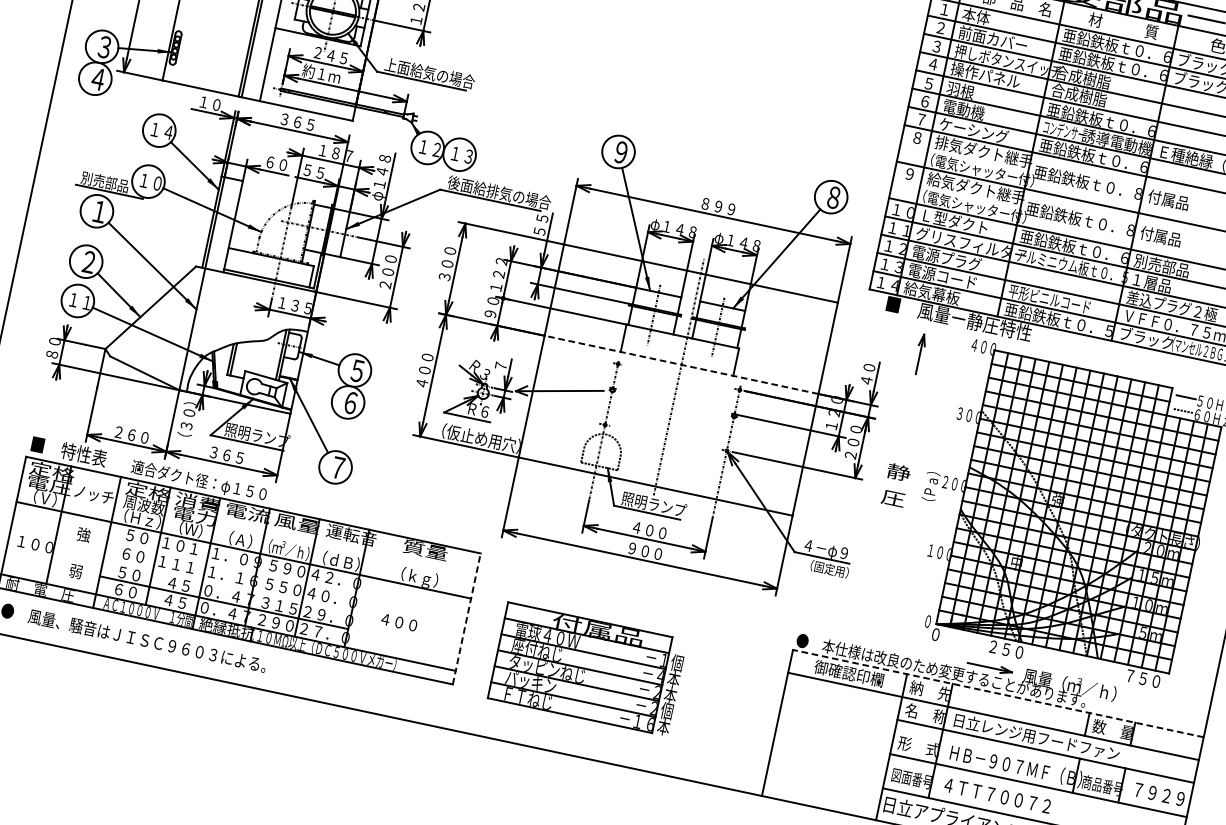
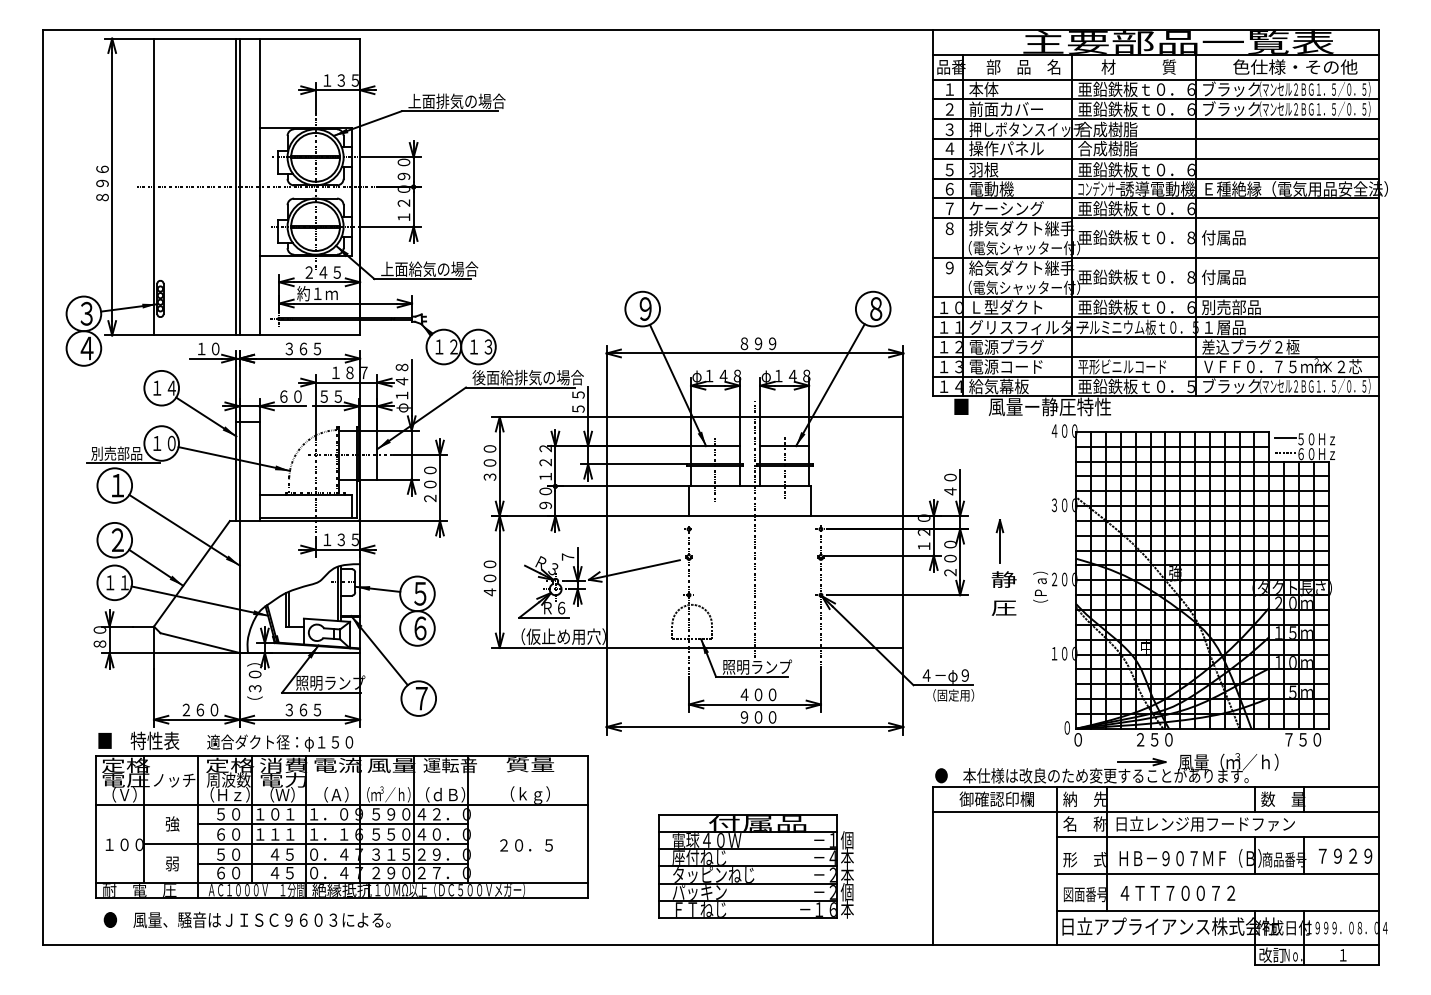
part: (919, 354) -> (999, 541), moved
line: (681, 365) -> (754, 516), dashed -> solid
line: (231, 566) -> (332, 824), added
line: (202, 578) -> (305, 843), added
line: (467, 618) -> (588, 826), dashed -> solid
text: (405, 623) -> (525, 845), ４００ -> ２０．５
part: (587, 669) -> (755, 866), moved
line: (998, 694) -> (1156, 787), dashed -> solid

